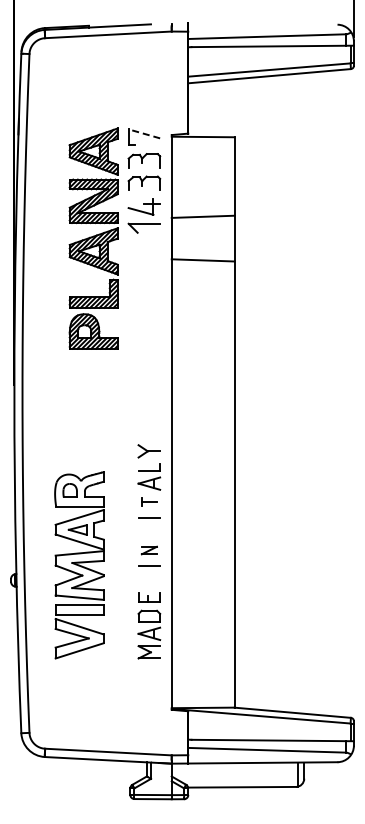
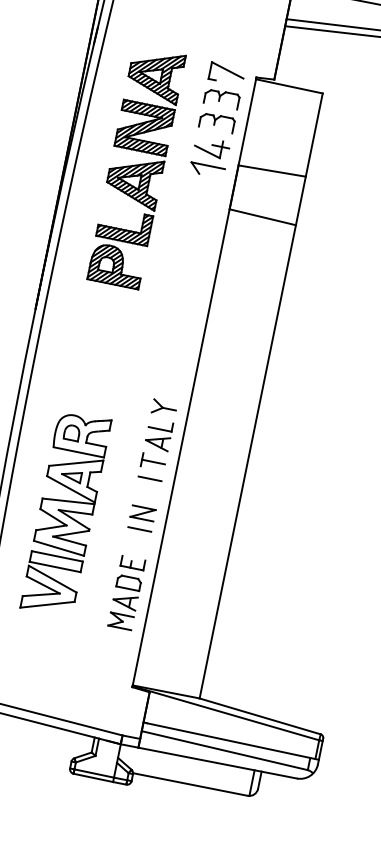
line: (143, 133) -> (226, 69), dashed -> solid
part: (93, 238) -> (136, 167), moved
part: (149, 501) -> (153, 461), size x1.43
part: (149, 550) -> (143, 513), size x1.43

